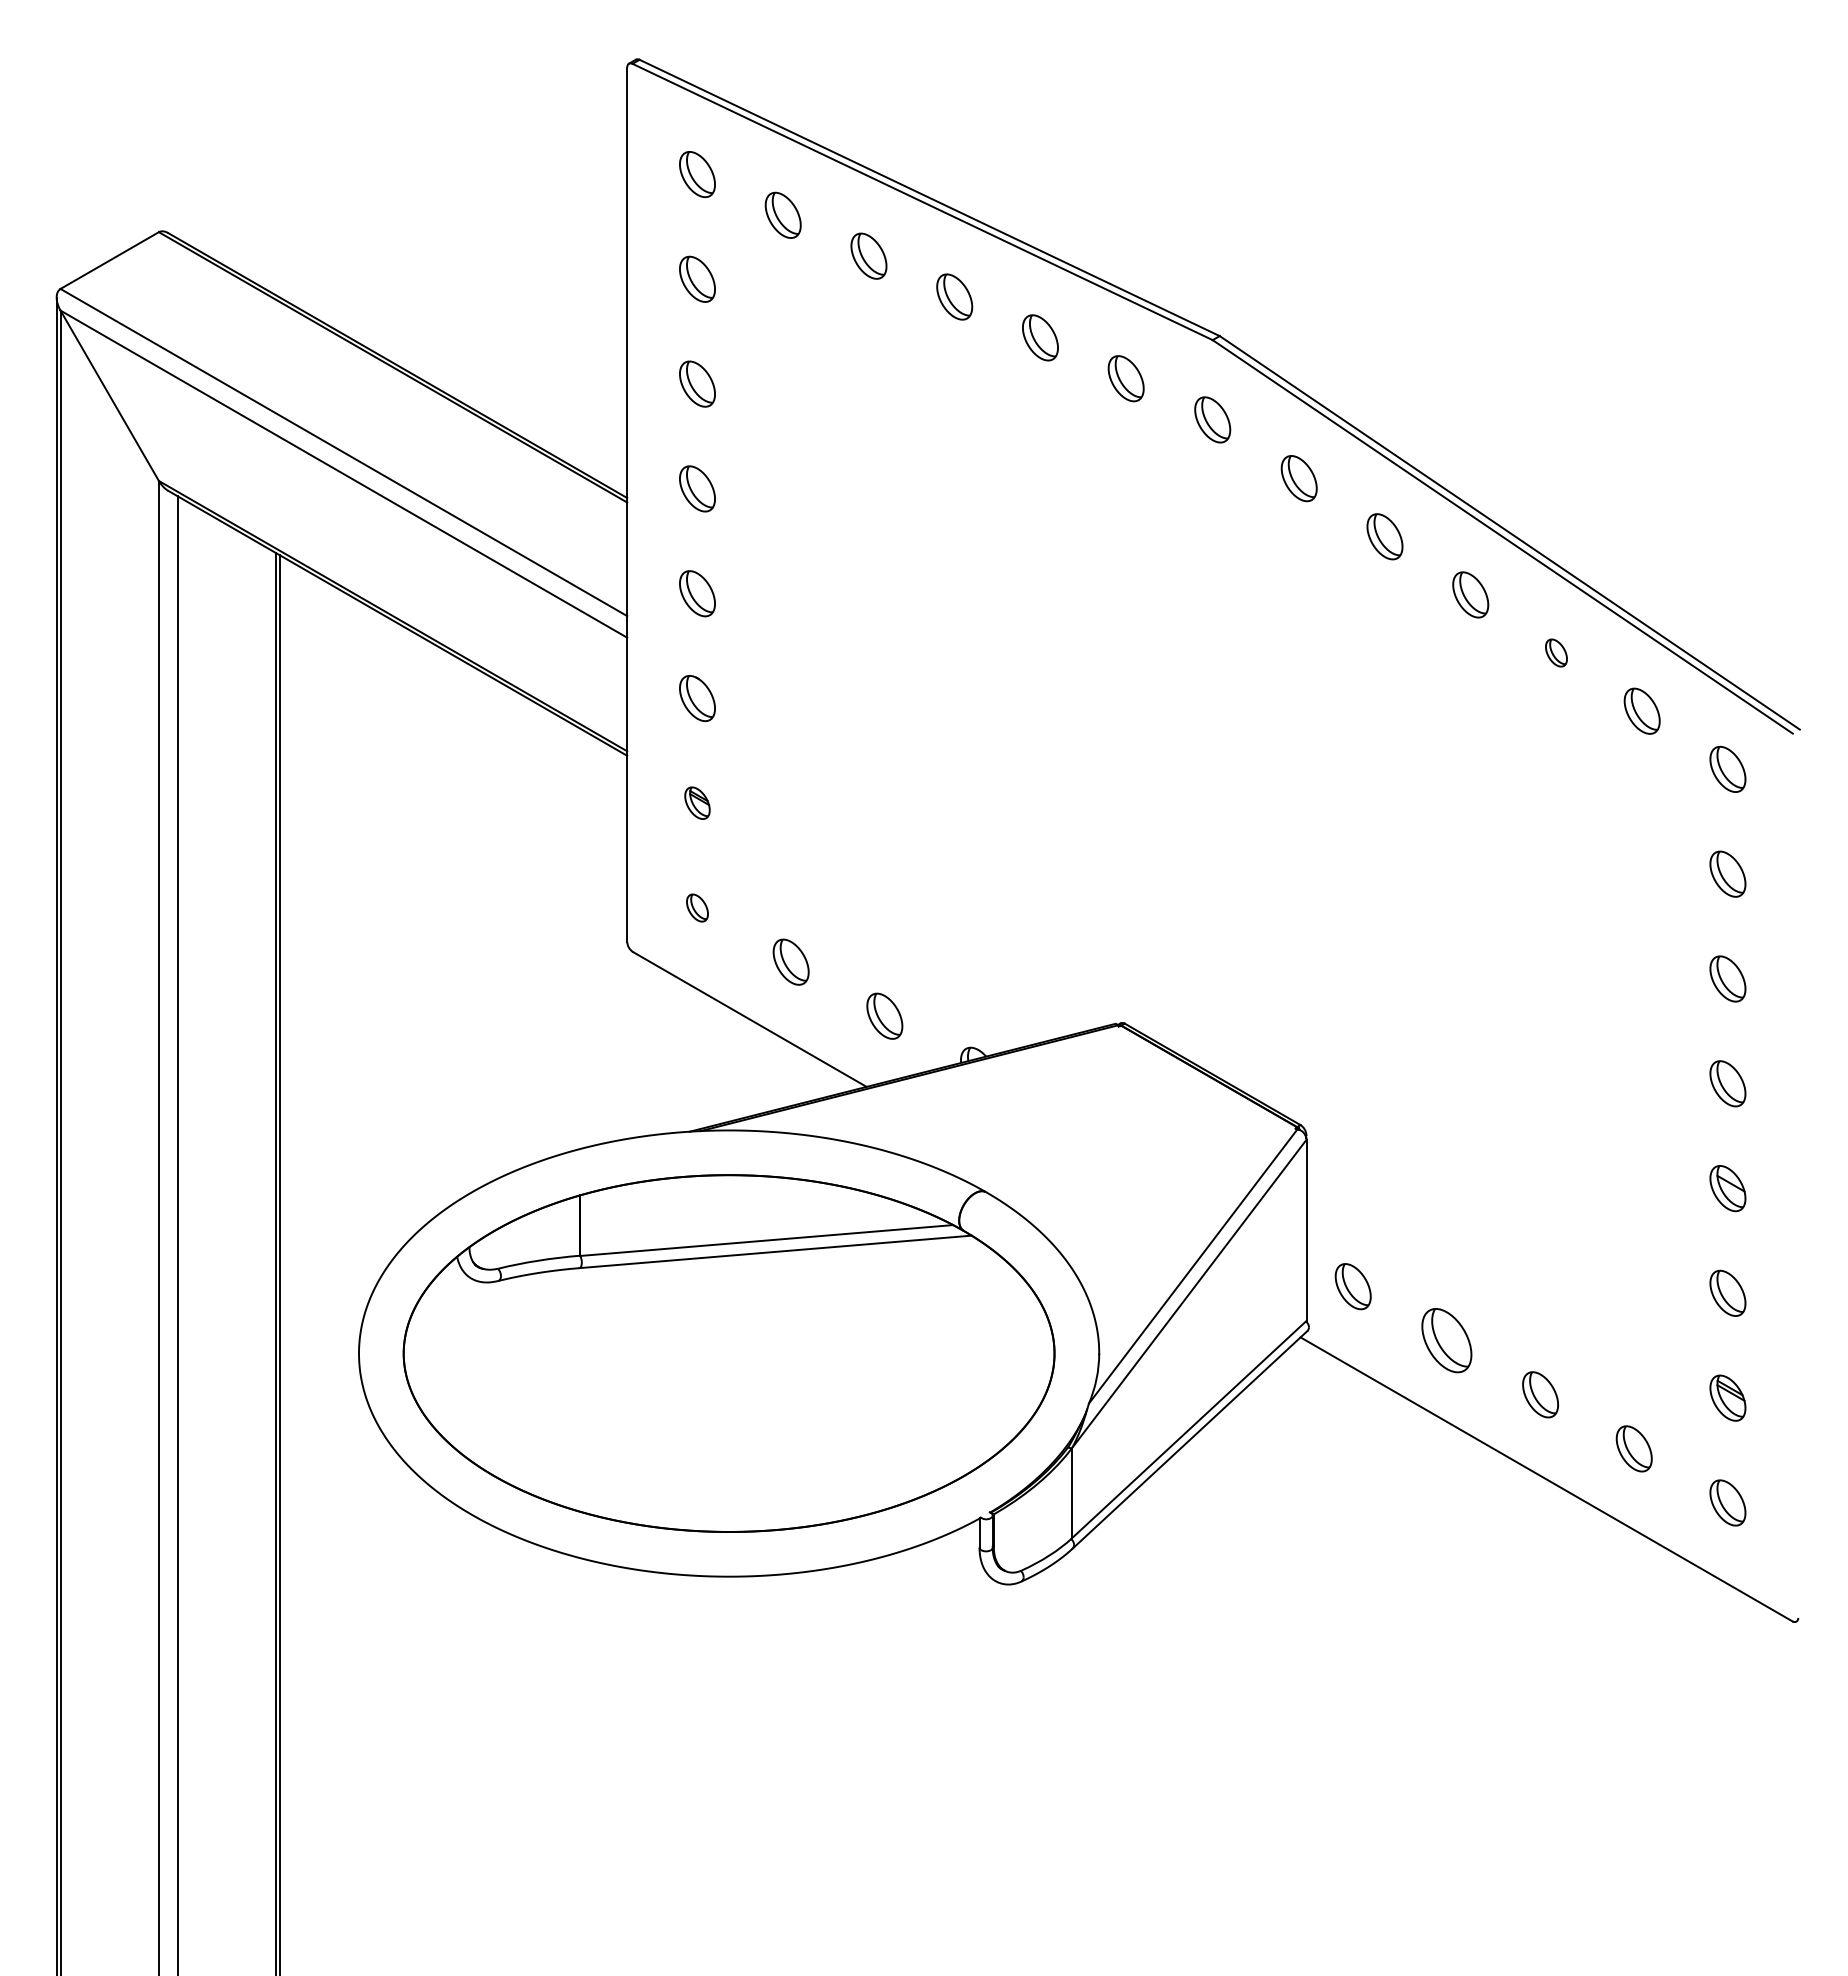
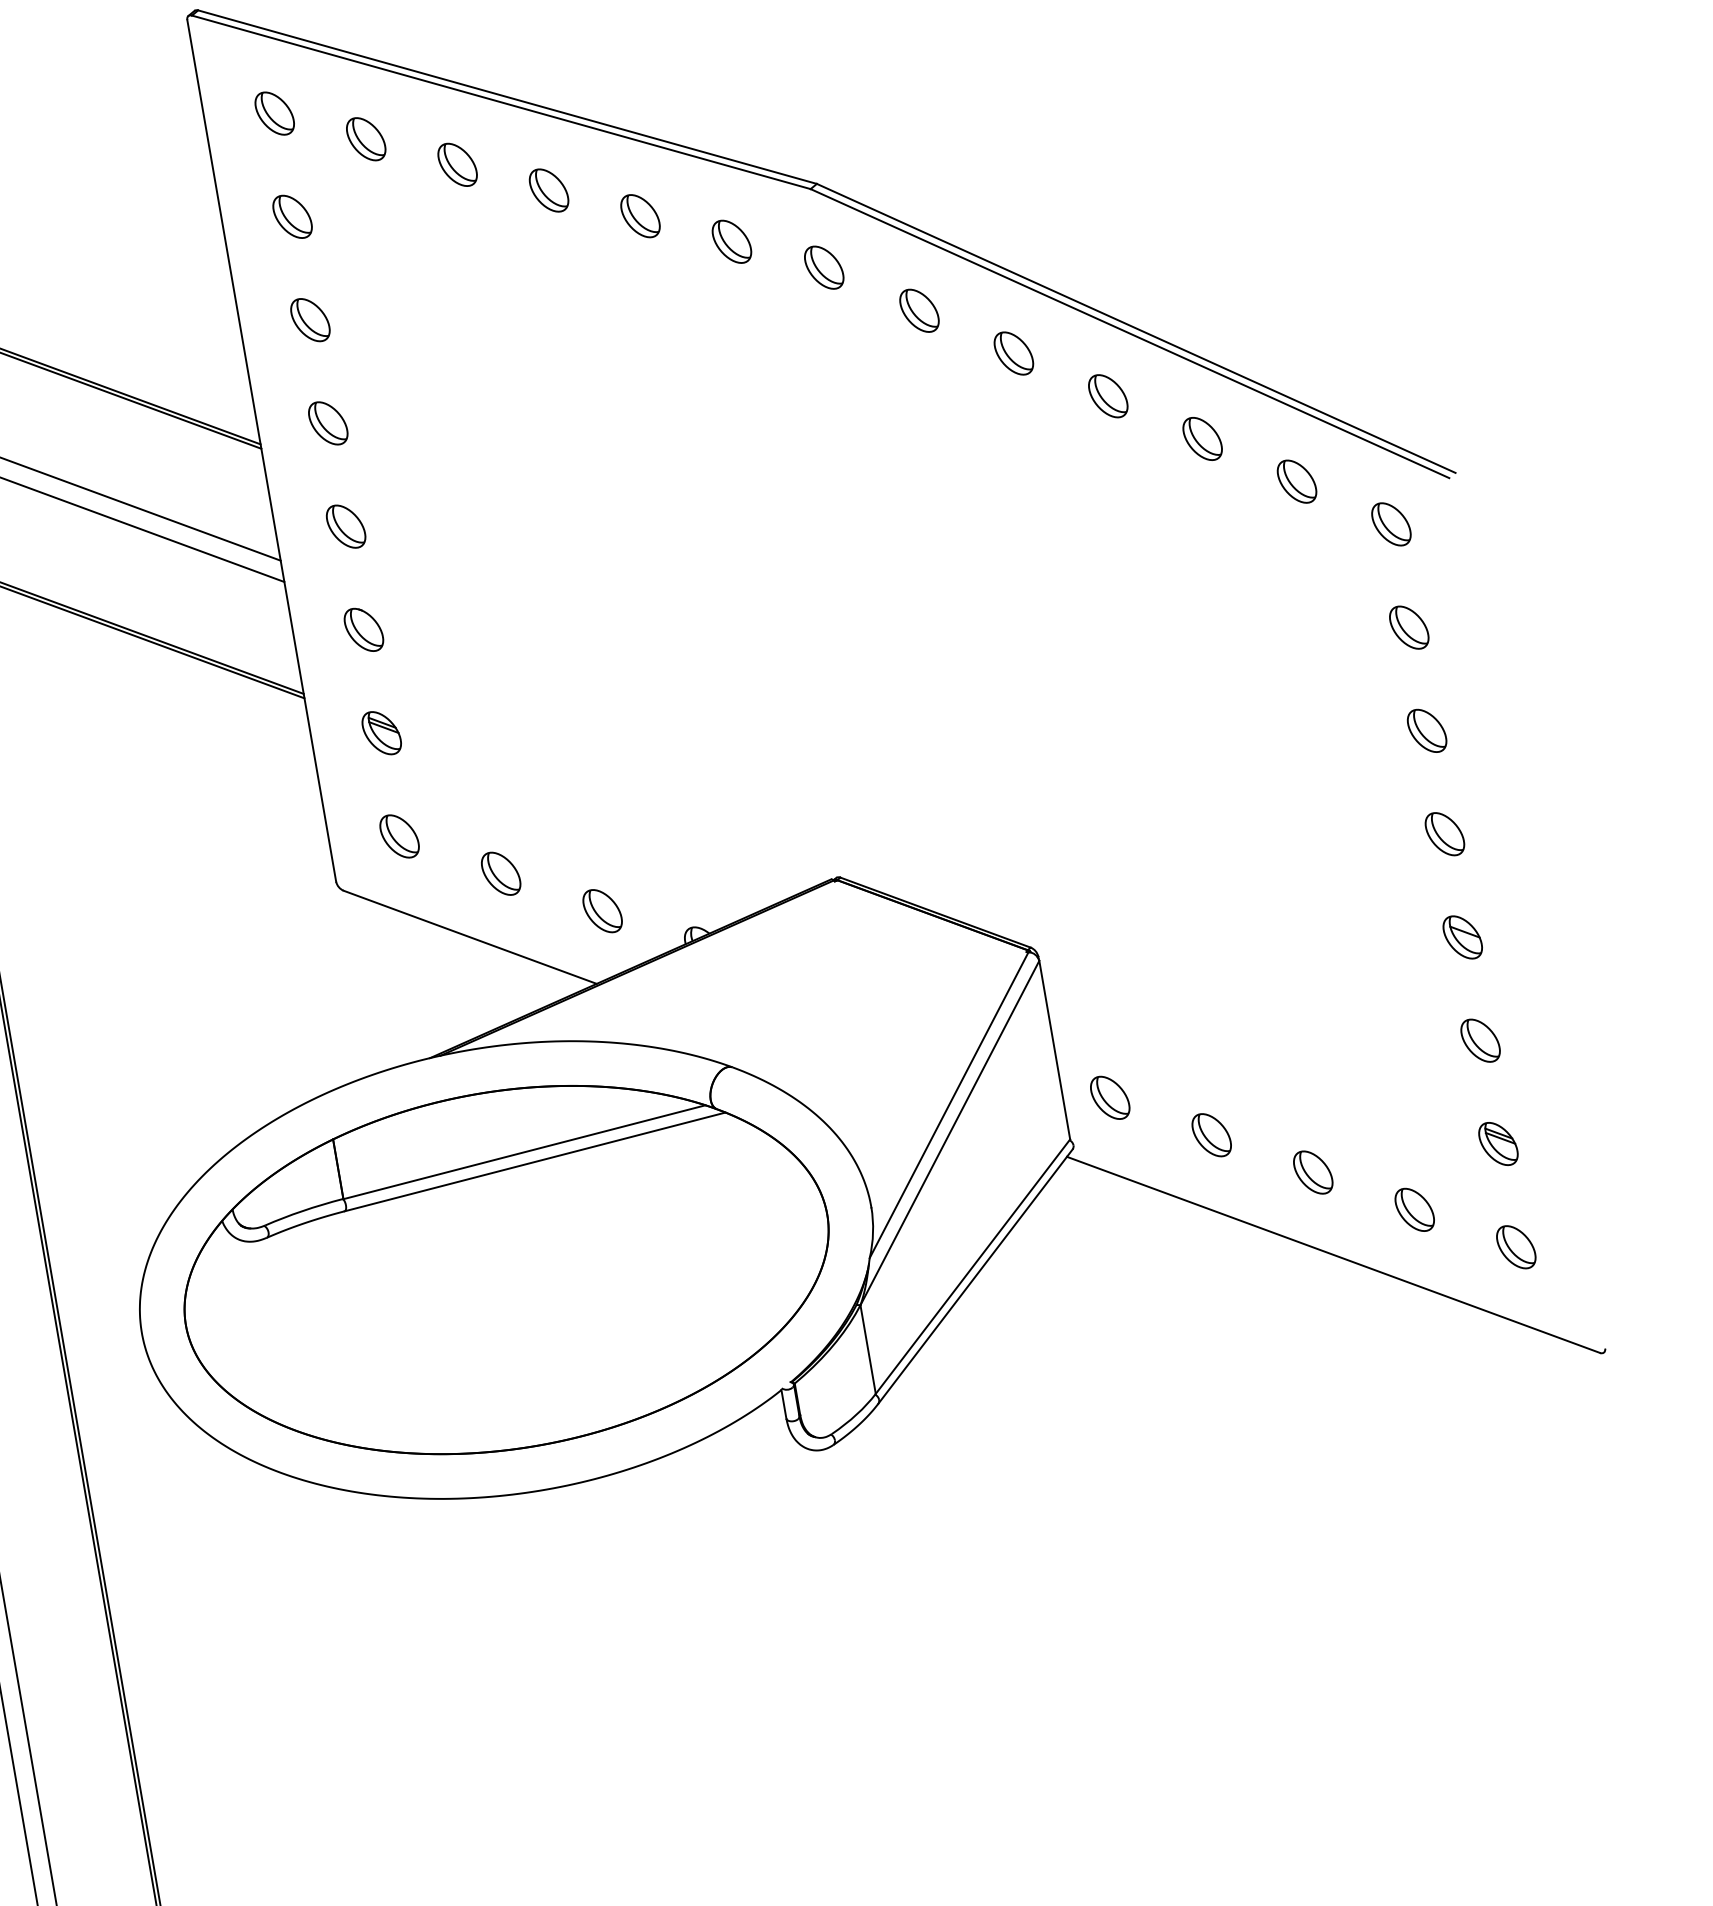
part: (1556, 652) -> (1202, 438), size x1.67
part: (697, 802) -> (381, 732), size x1.43
part: (697, 907) -> (399, 835), size x1.67
part: (1446, 1340) -> (1211, 1135), size x0.71

